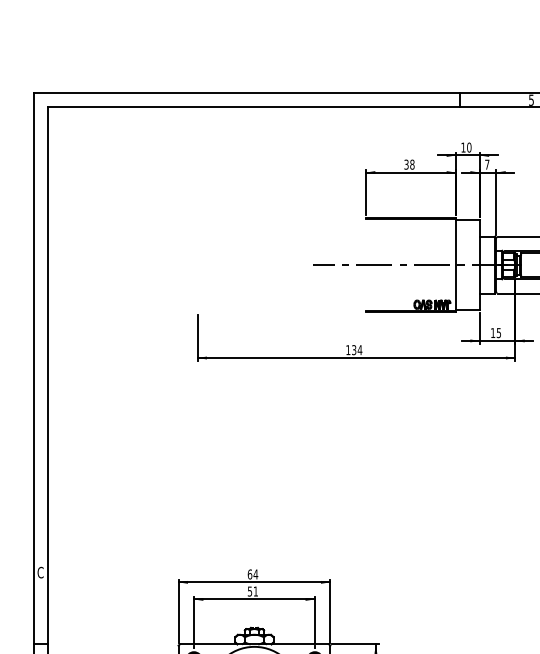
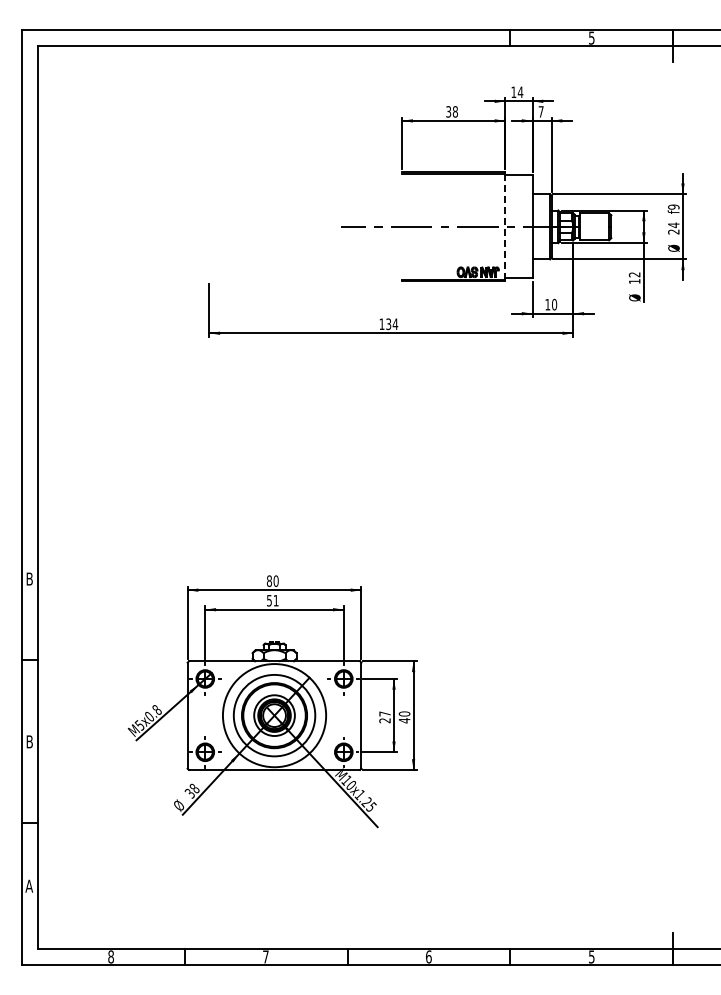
text: (469, 147) -> (520, 92), 10 -> 14
line: (456, 264) -> (505, 226), solid -> dashed
text: (498, 332) -> (554, 304), 15 -> 10
text: (40, 572) -> (29, 578), C -> B
text: (252, 573) -> (272, 580), 64 -> 80

